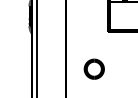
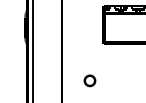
part: (93, 68) -> (89, 80), size x0.6

